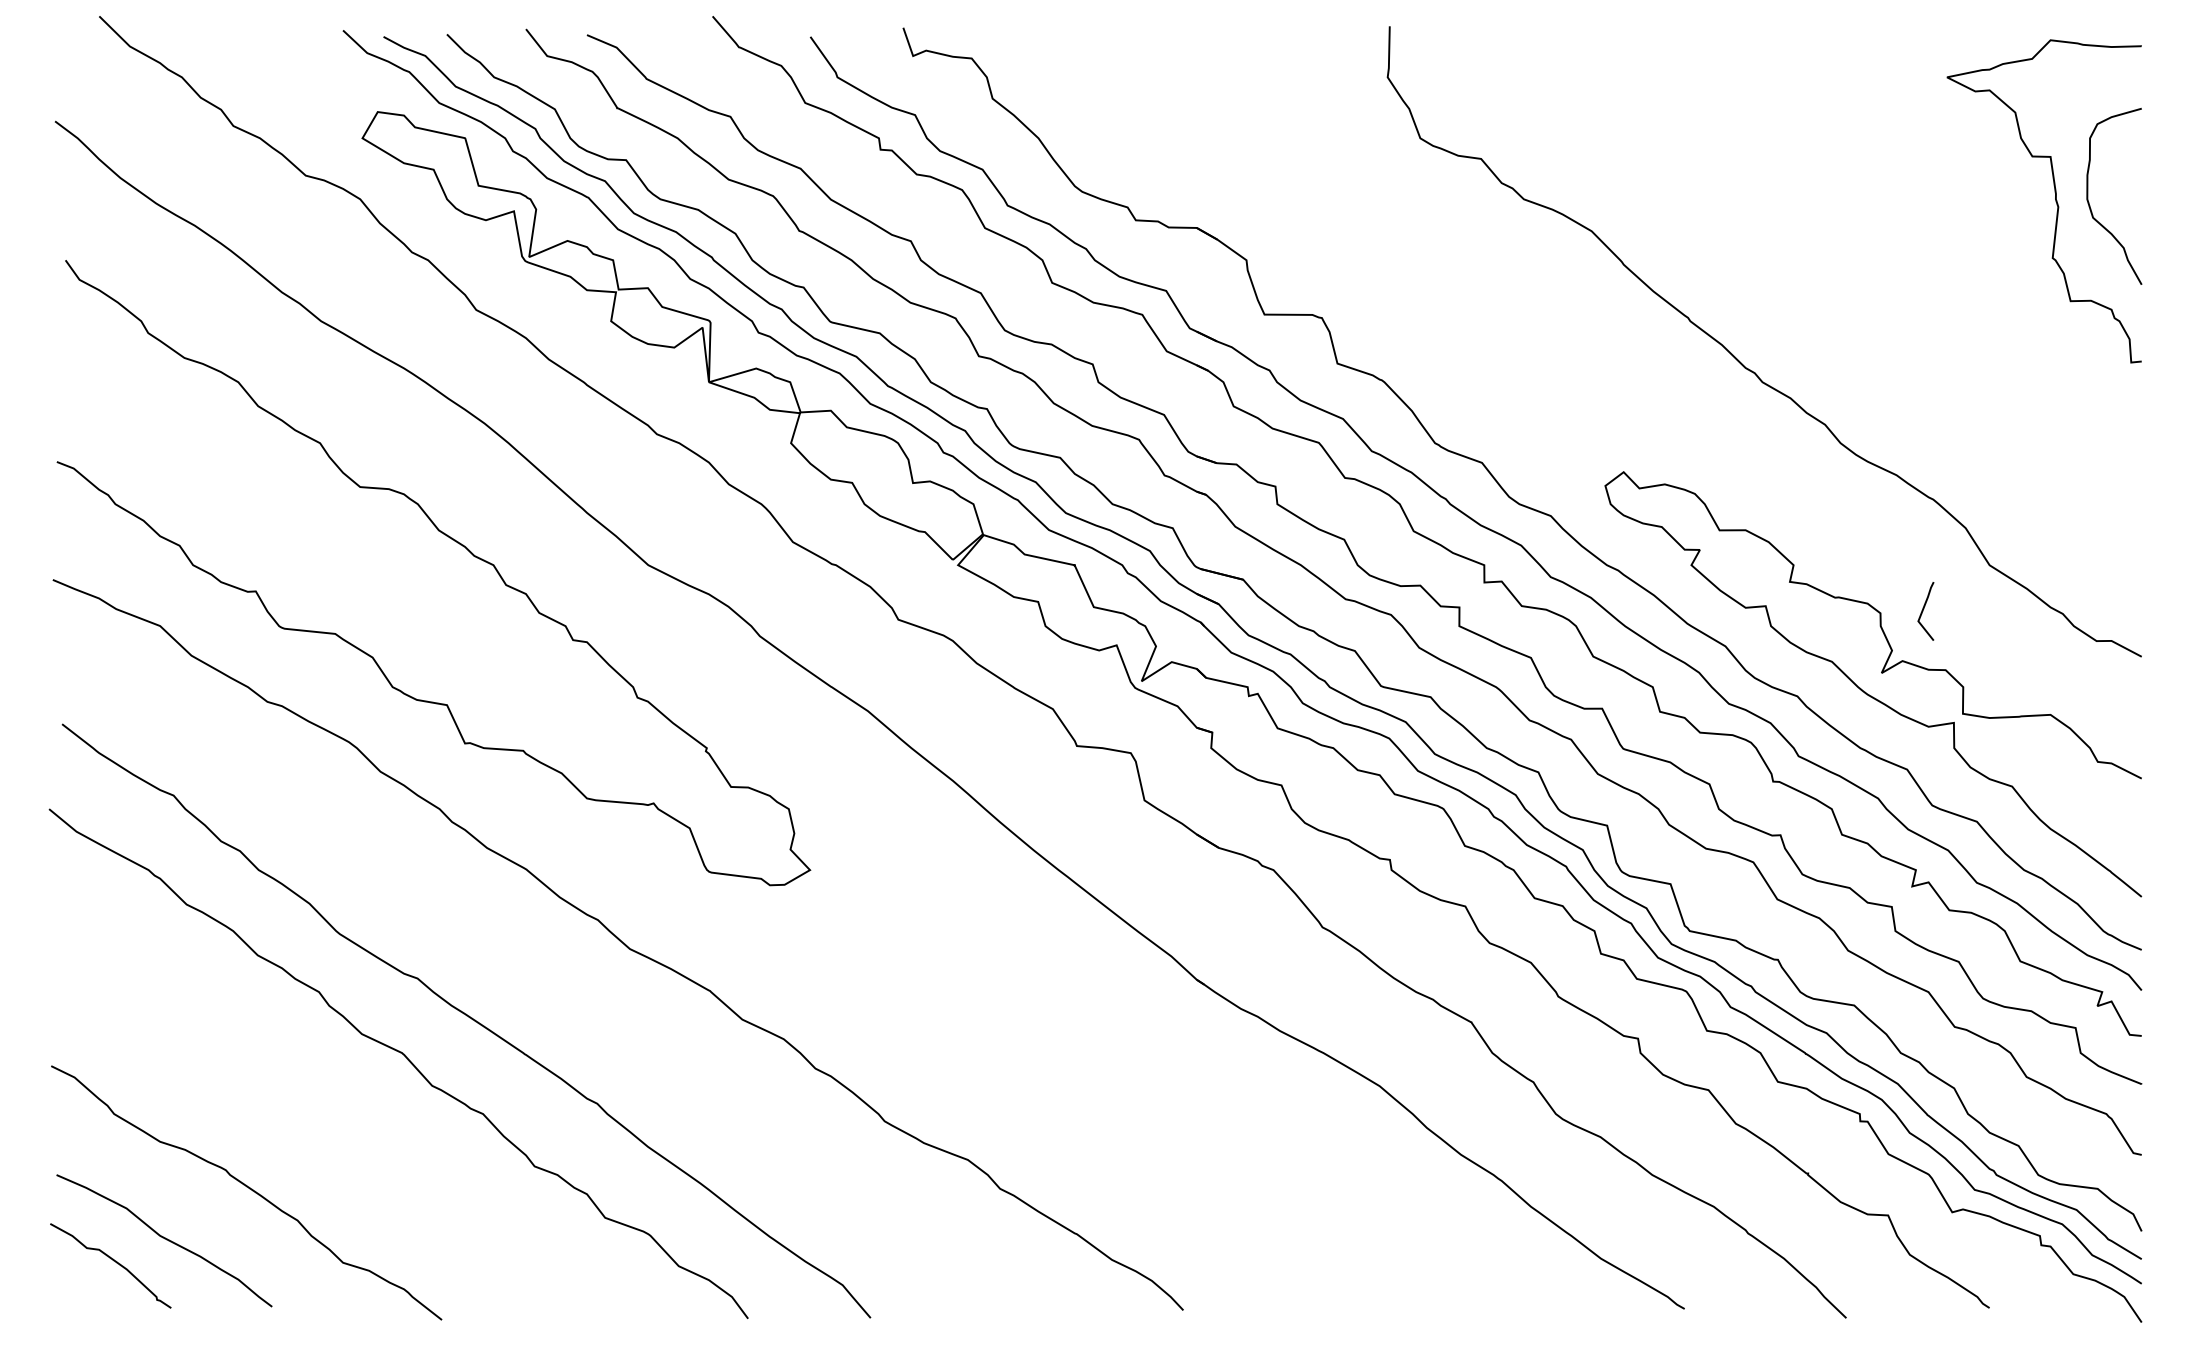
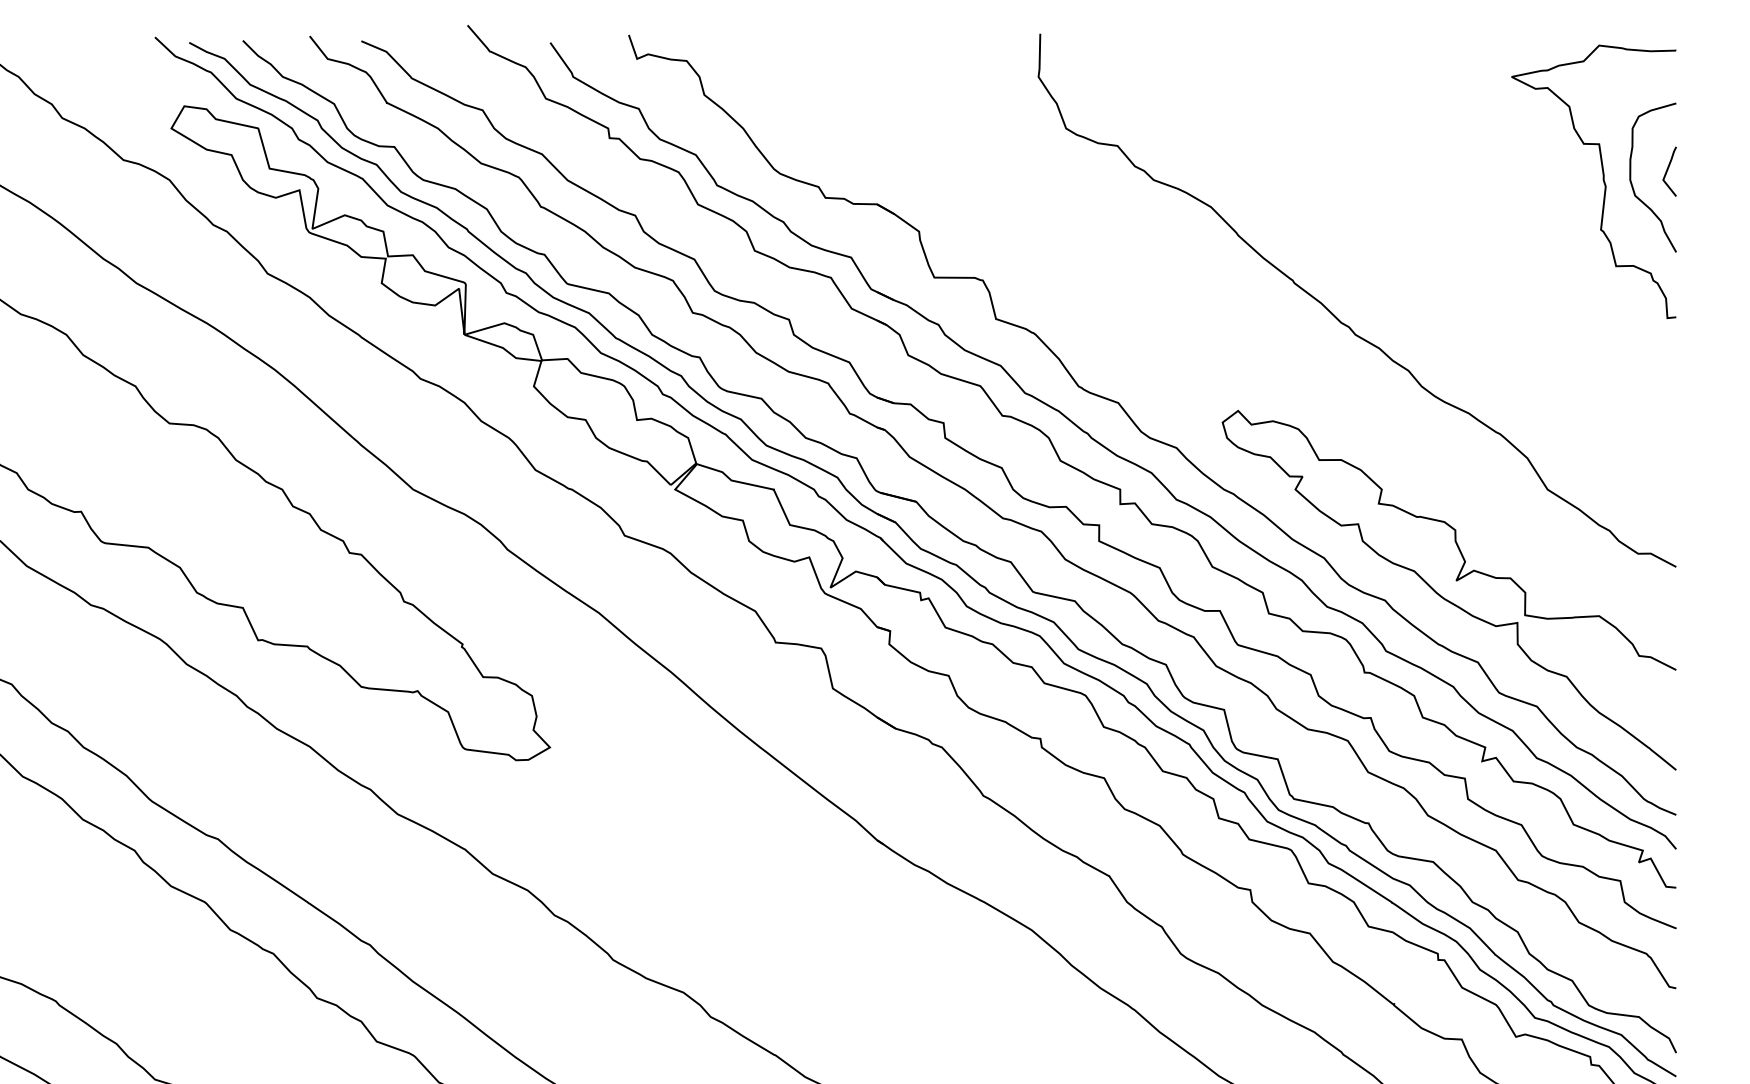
line: (1923, 611) -> (1667, 171), moved

